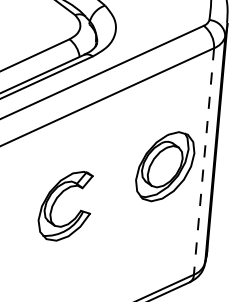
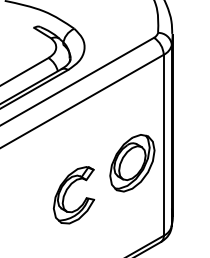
line: (203, 161) -> (163, 145), dashed -> solid
part: (165, 167) -> (132, 163), moved
part: (56, 202) -> (66, 193), moved

